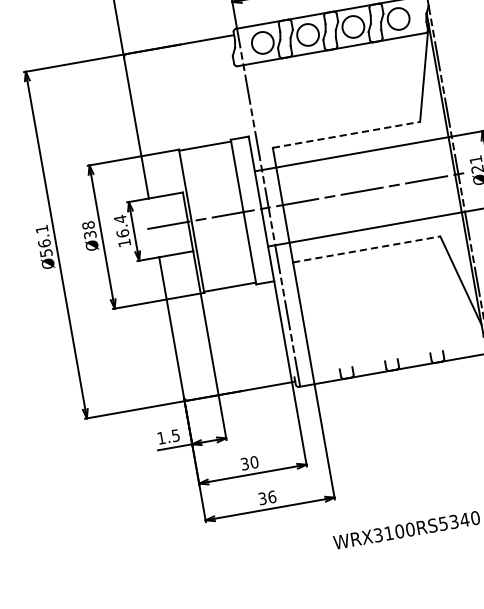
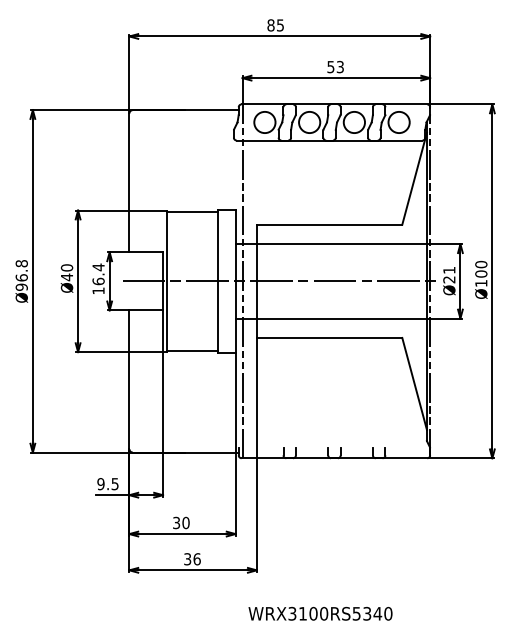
line: (346, 134) -> (329, 224), dashed -> solid
text: (88, 230) -> (66, 272), Ø38 -> Ø40
text: (43, 241) -> (21, 275), Ø56.1 -> Ø96.8
line: (366, 249) -> (329, 337), dashed -> solid
text: (161, 438) -> (100, 484), 1.5 -> 9.5

